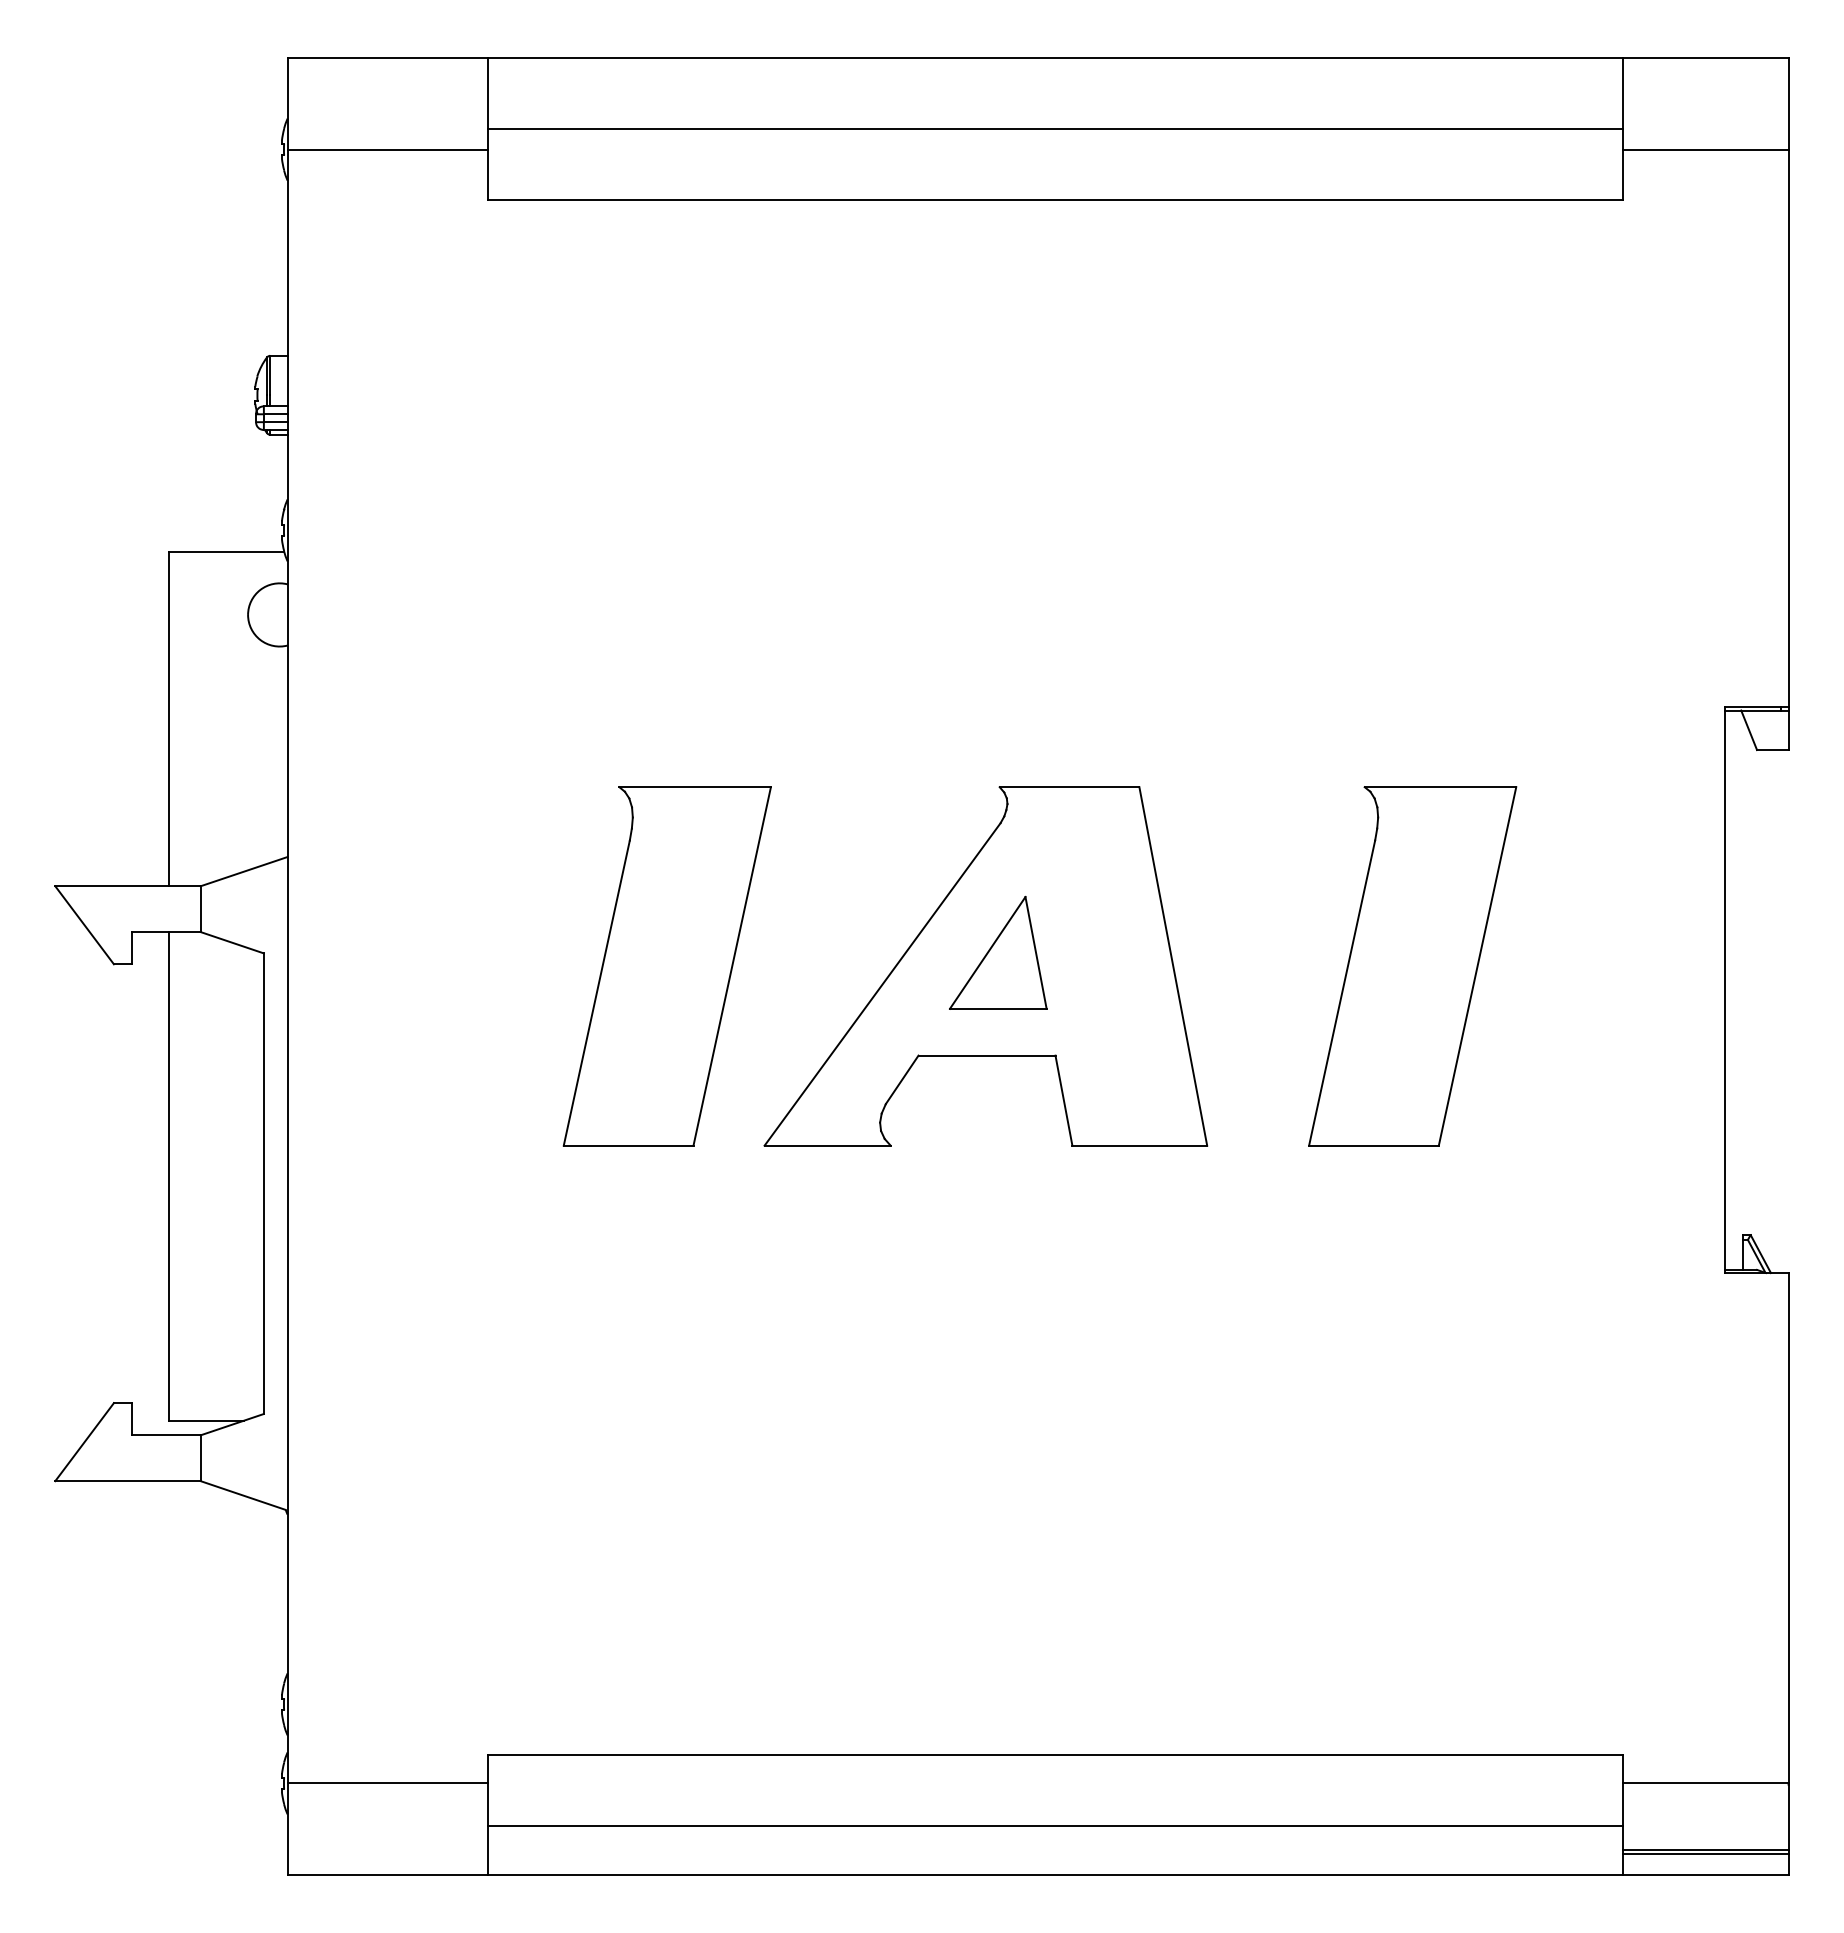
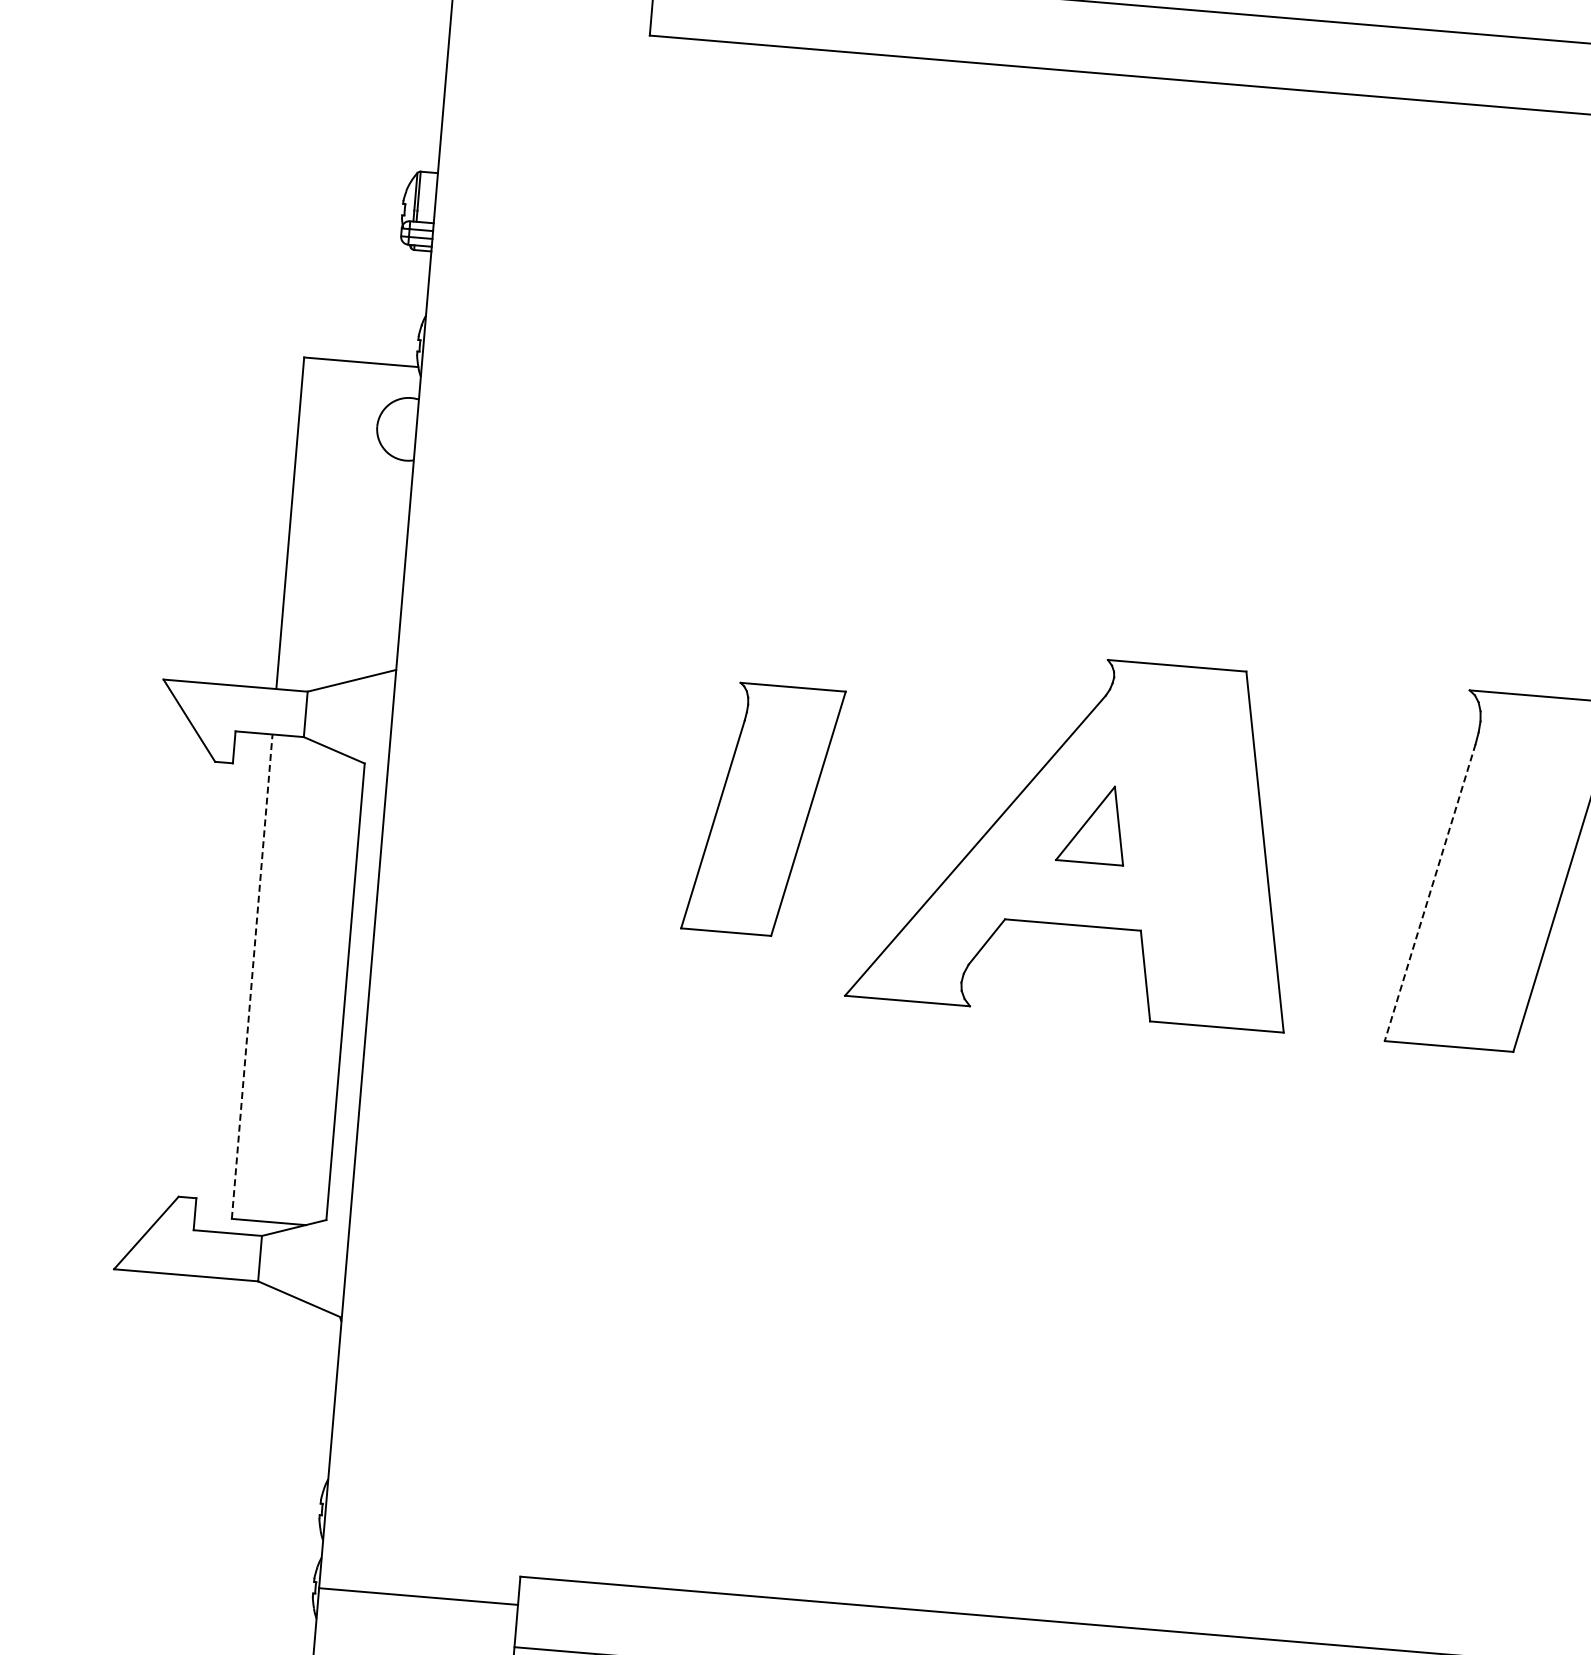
part: (998, 952) -> (1092, 823), size x0.7
part: (666, 966) -> (762, 810), size x0.7
line: (1342, 993) -> (1430, 893), solid -> dashed
line: (169, 1175) -> (252, 975), solid -> dashed

